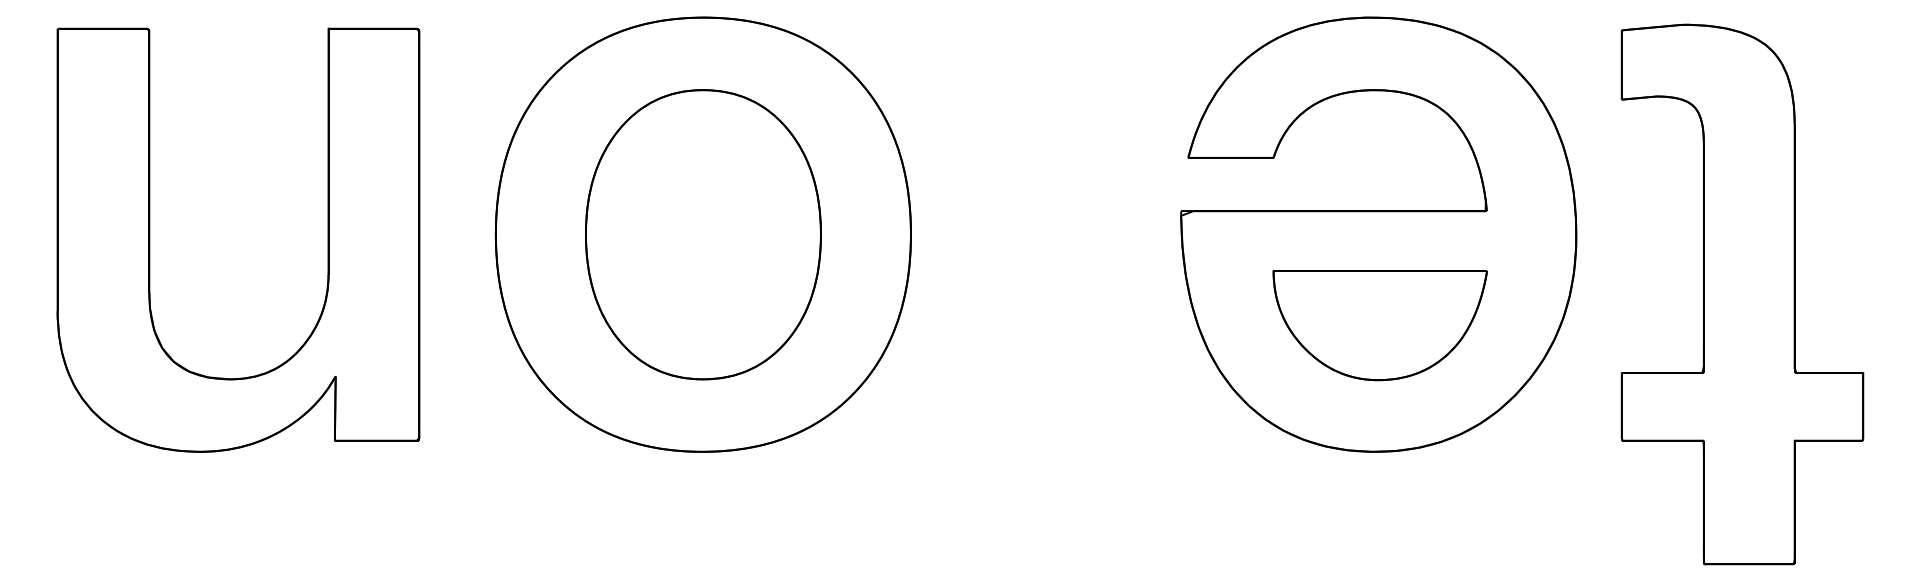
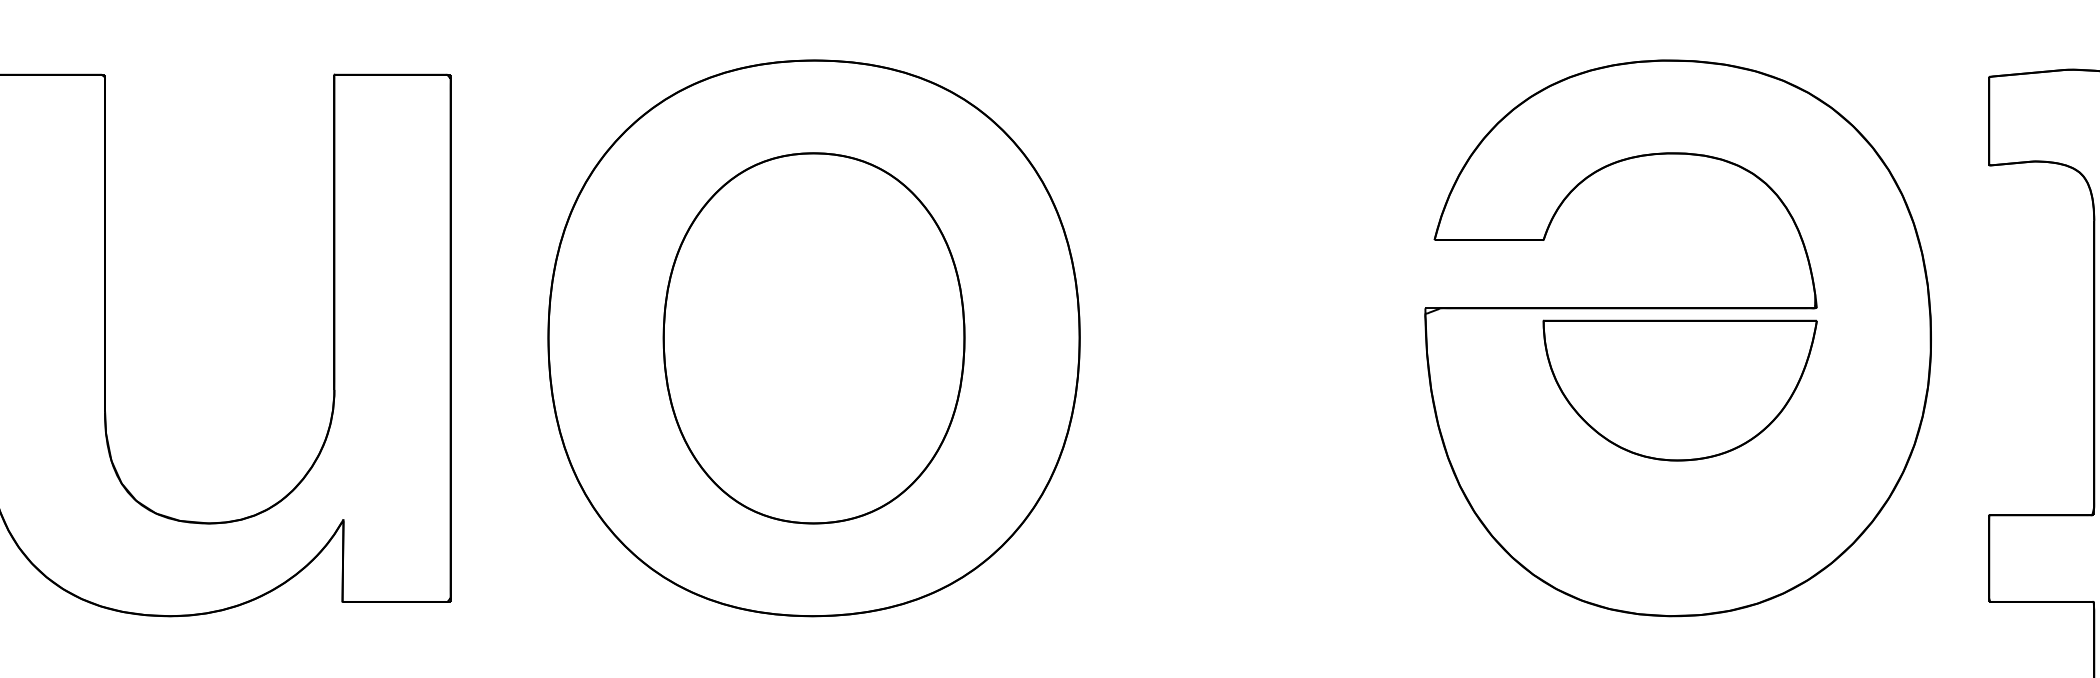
part: (1379, 325) -> (1679, 390), moved

